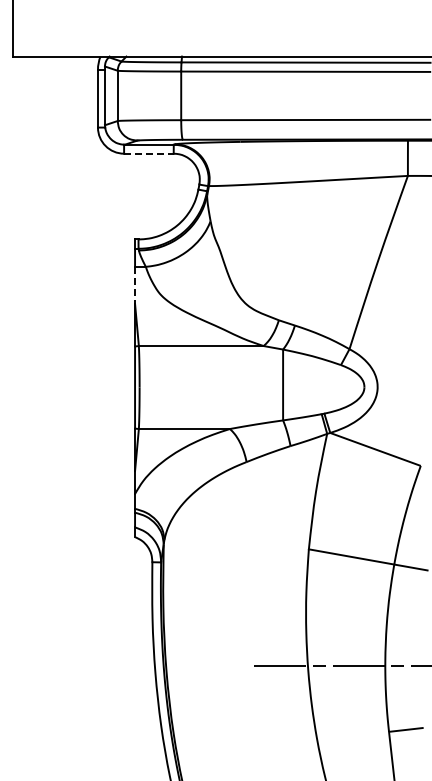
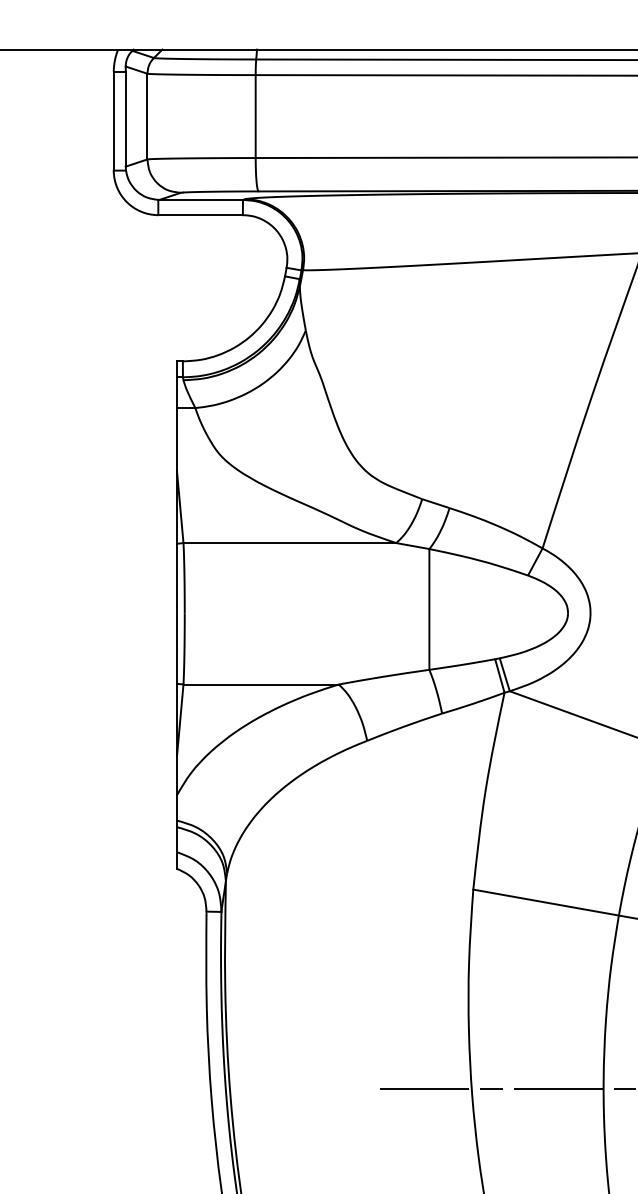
line: (148, 153) -> (199, 214), dashed -> solid
line: (135, 285) -> (177, 439), dashed -> solid

